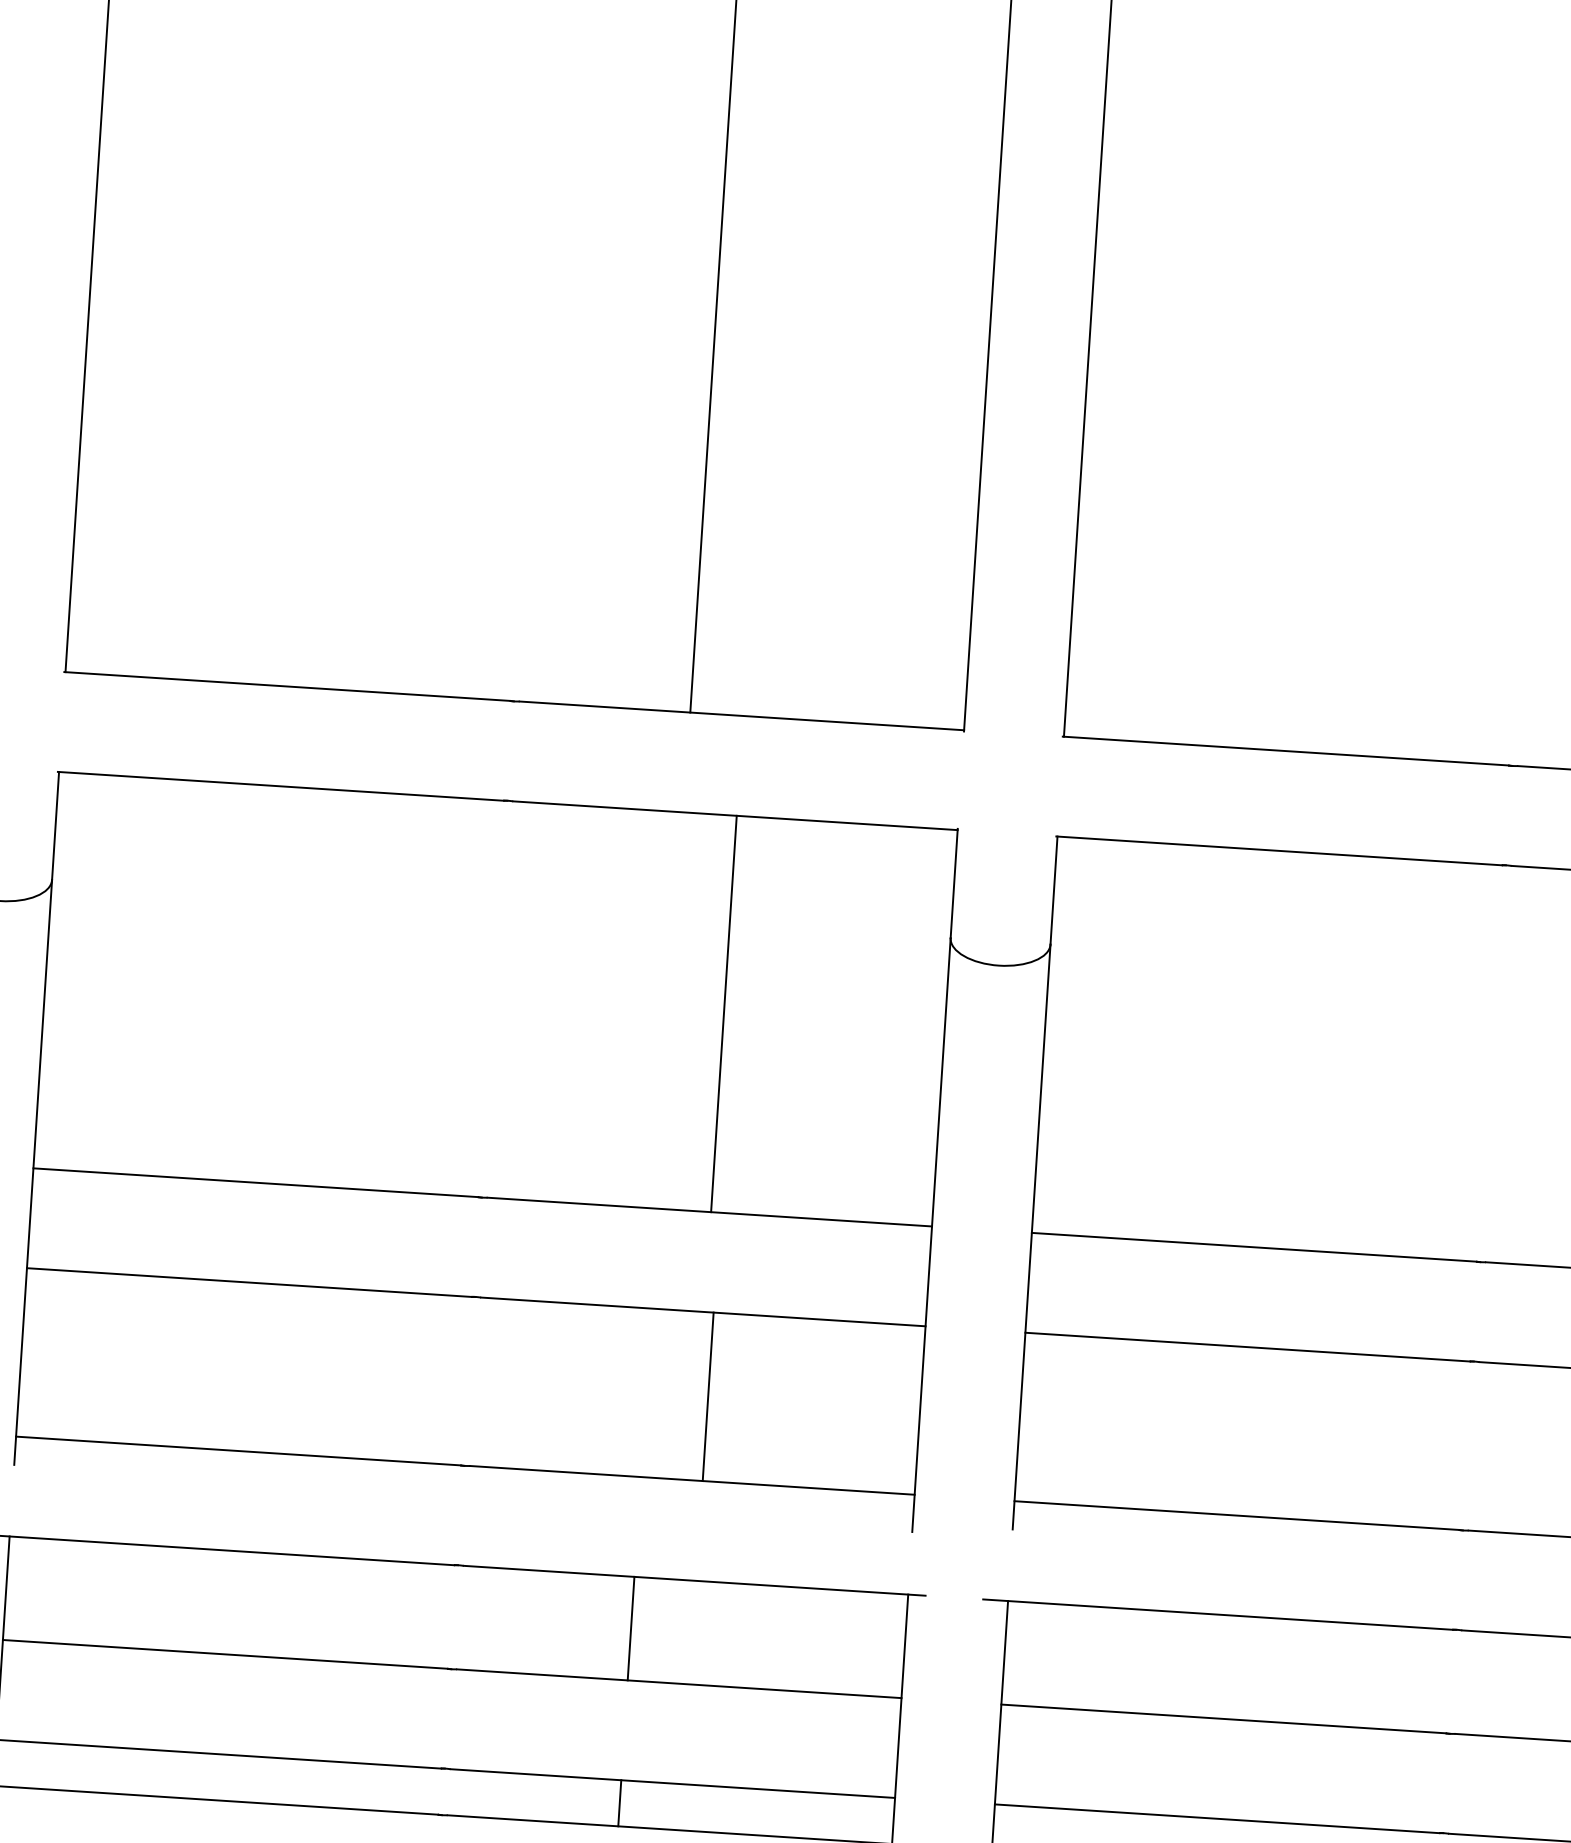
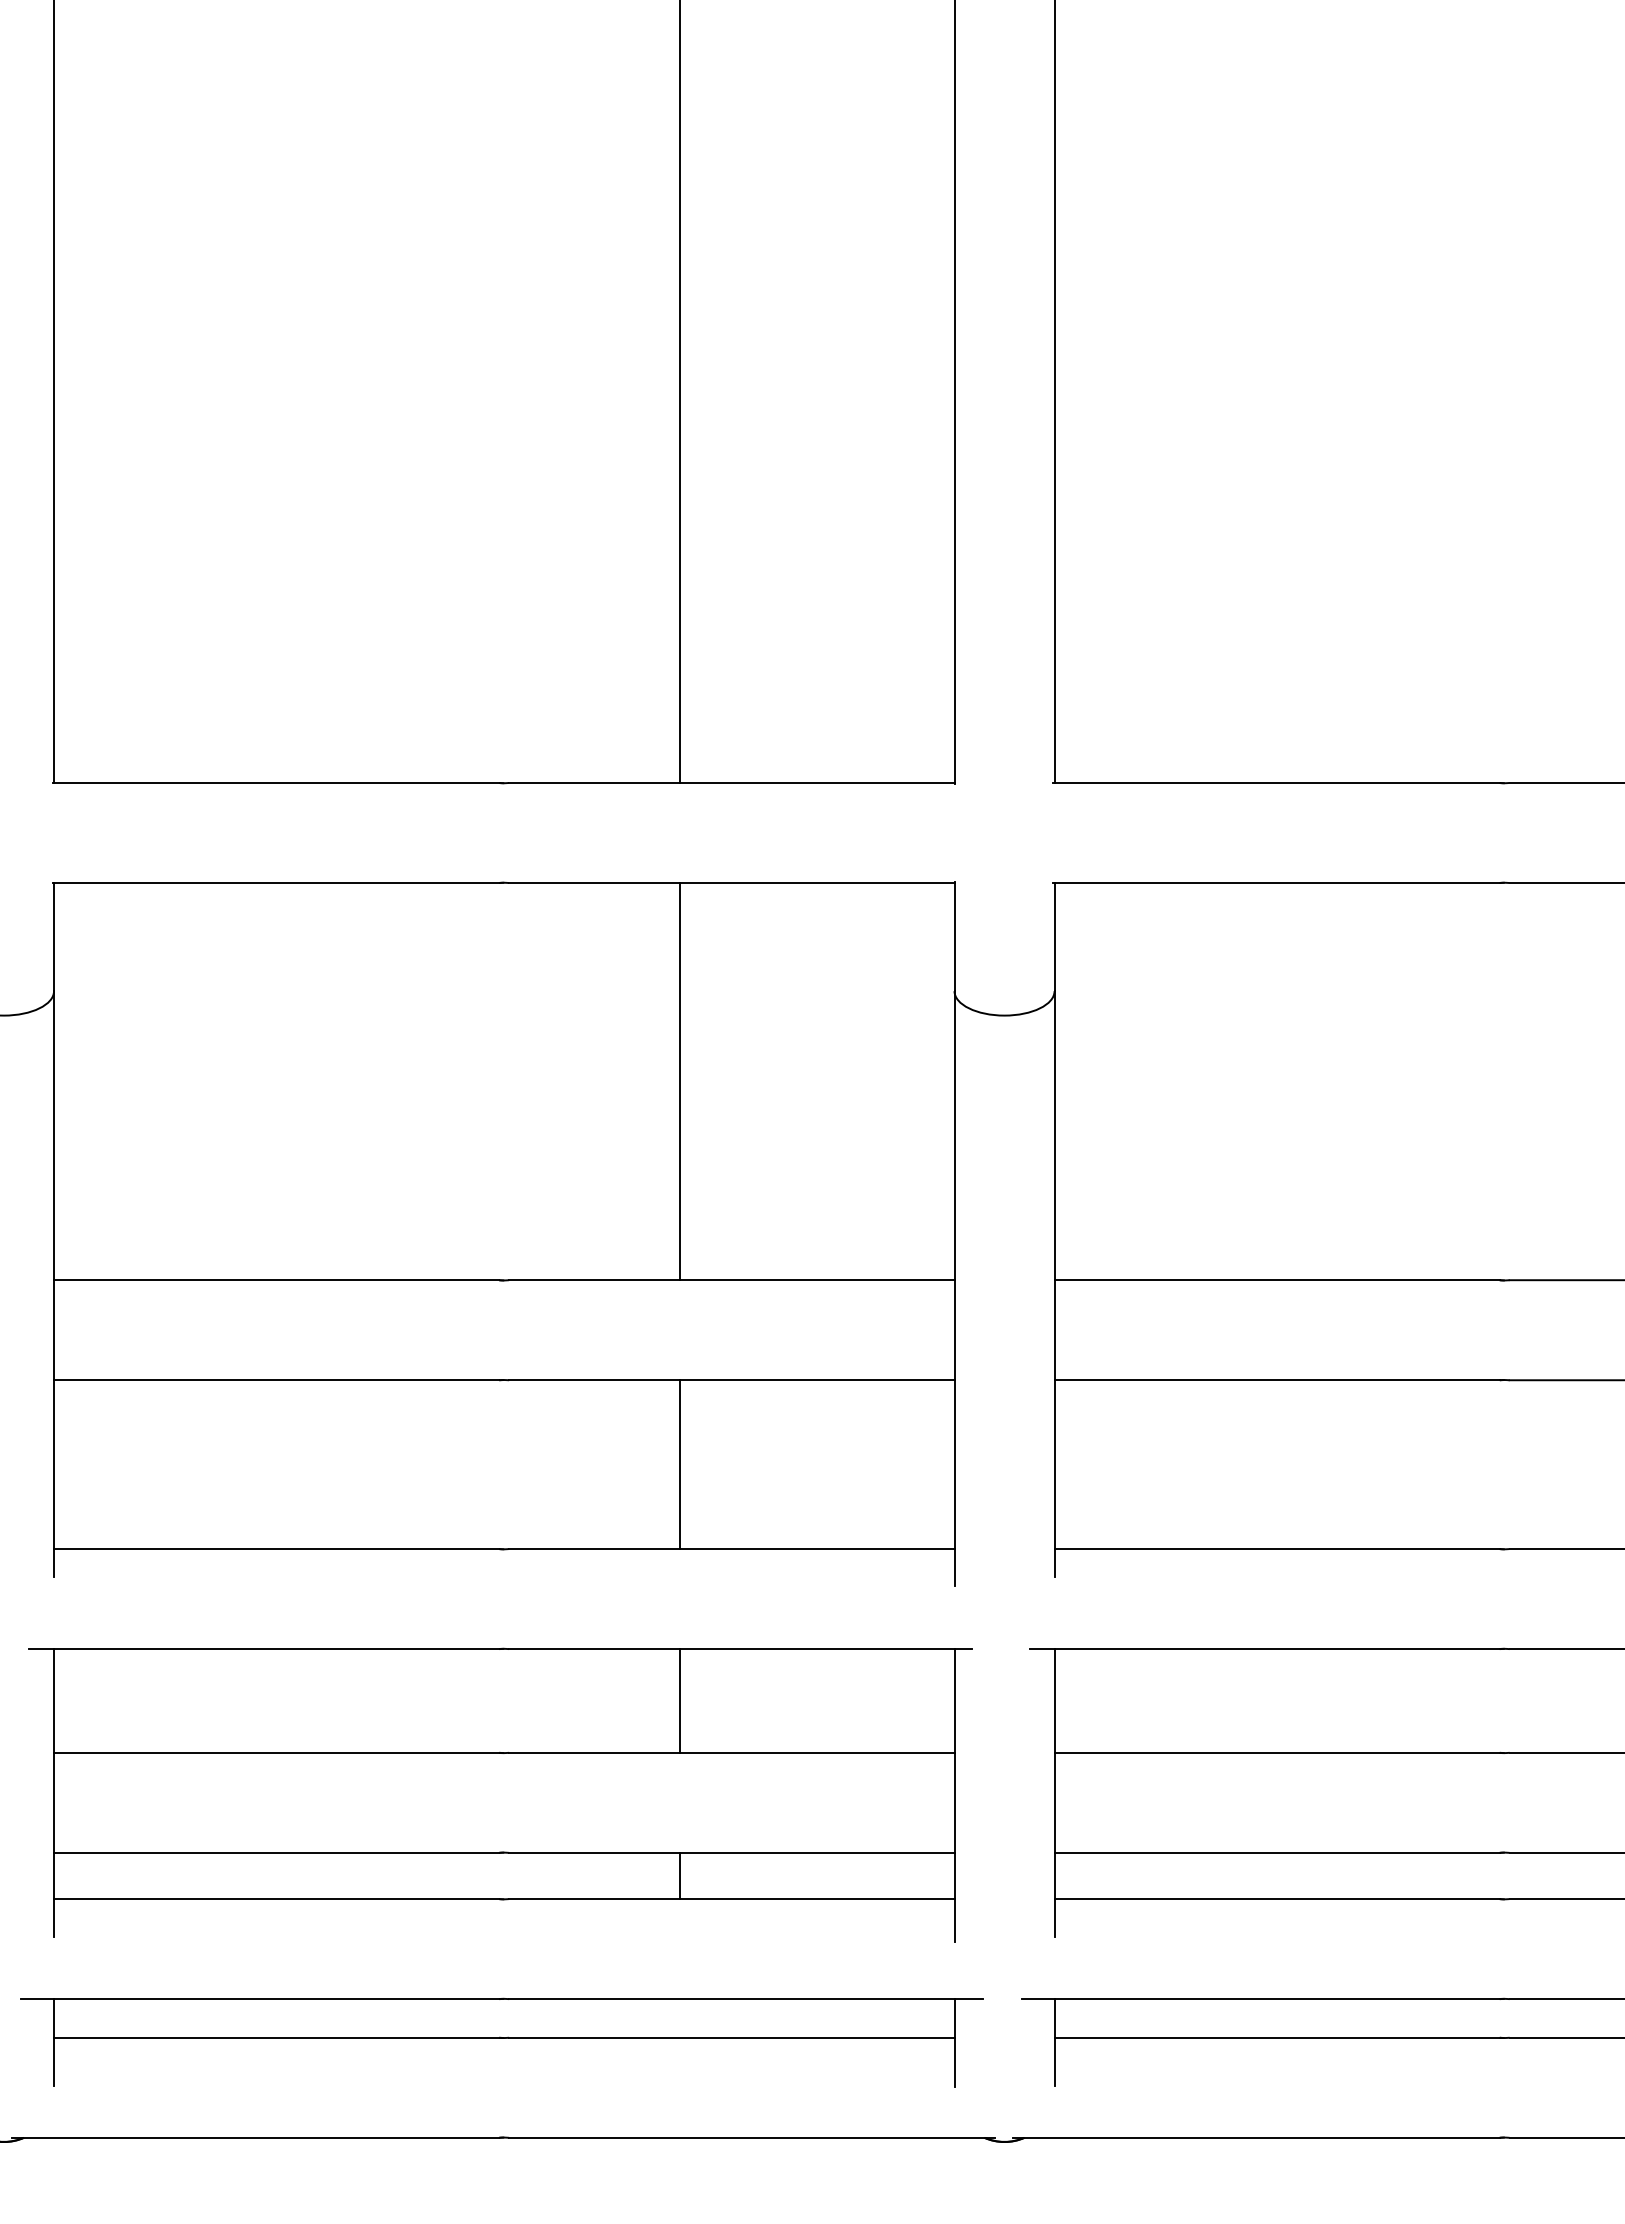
line: (724, 1013) -> (680, 1081), moved
line: (708, 1396) -> (680, 1464), moved

